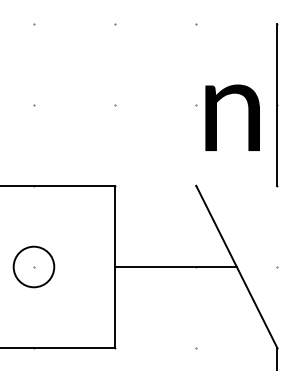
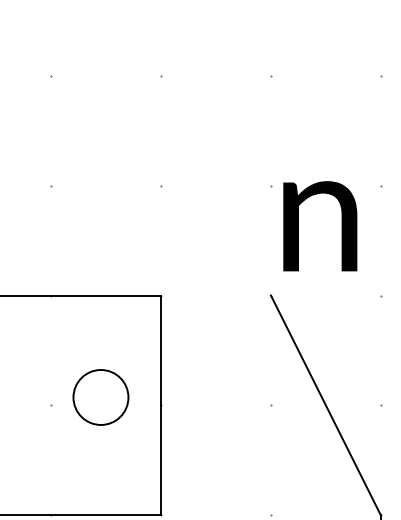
line: (277, 104) -> (380, 185), removed
text: (232, 117) -> (320, 226), moved
circle: (33, 267) -> (100, 397), moved
line: (175, 267) -> (242, 405), removed

